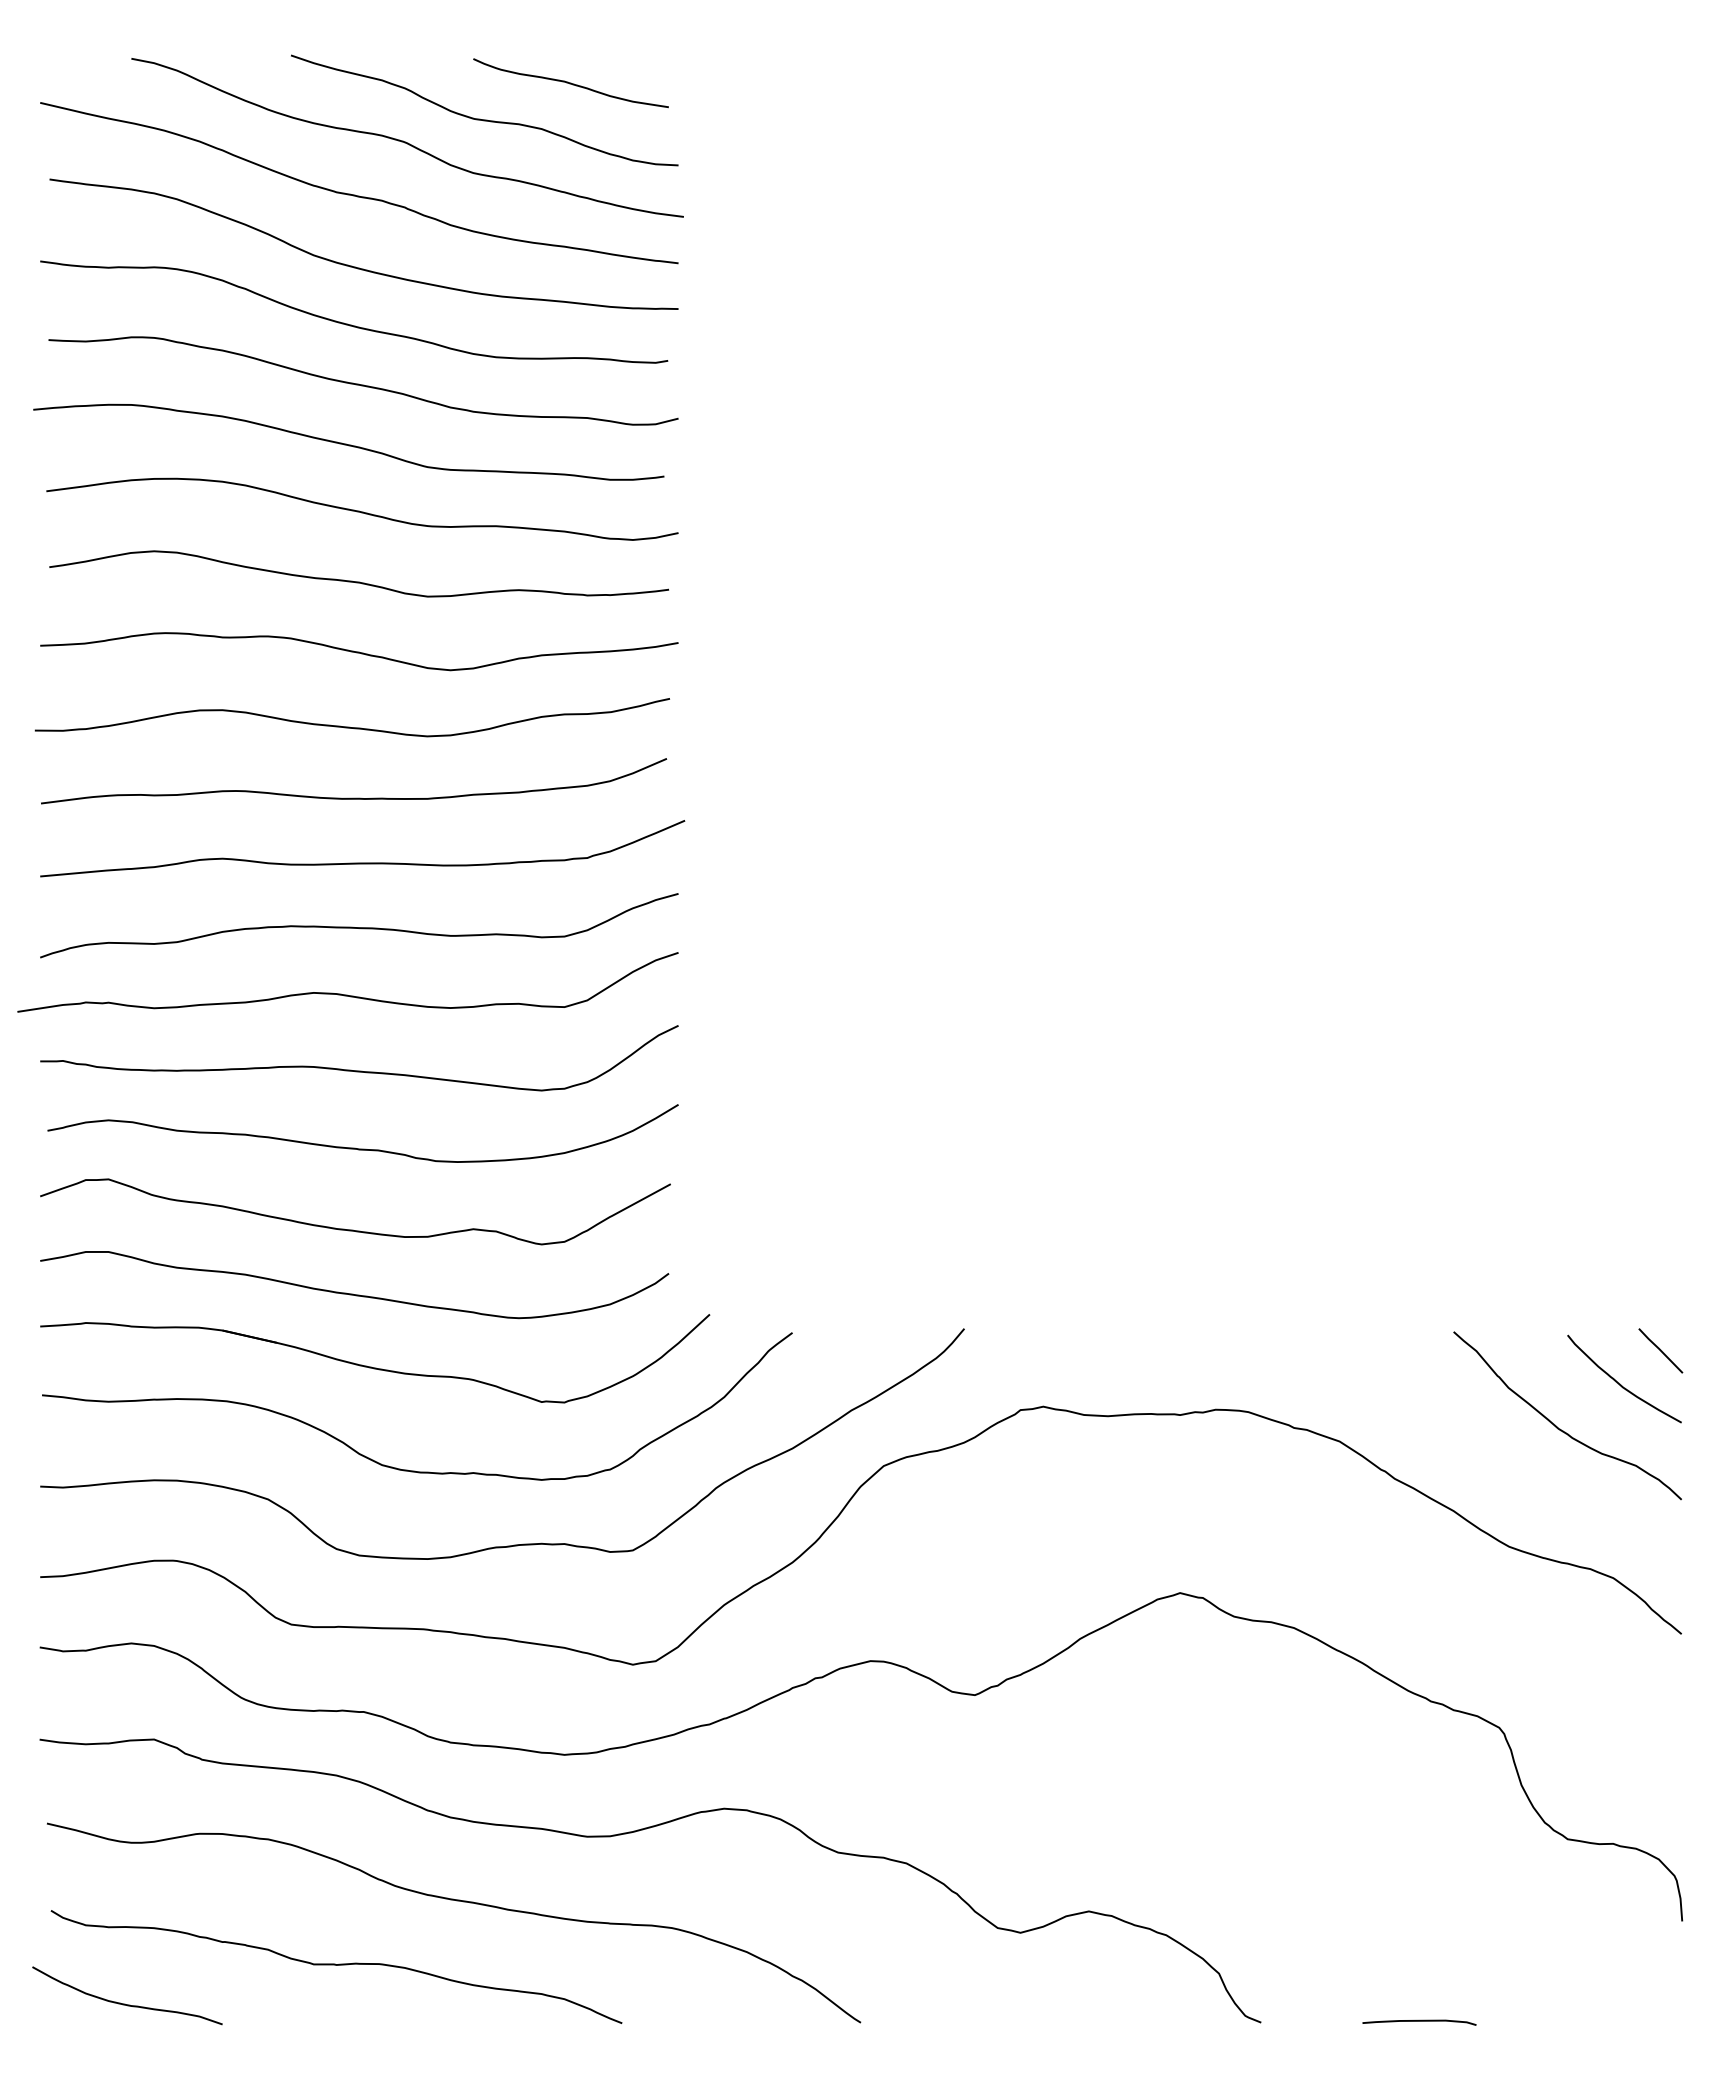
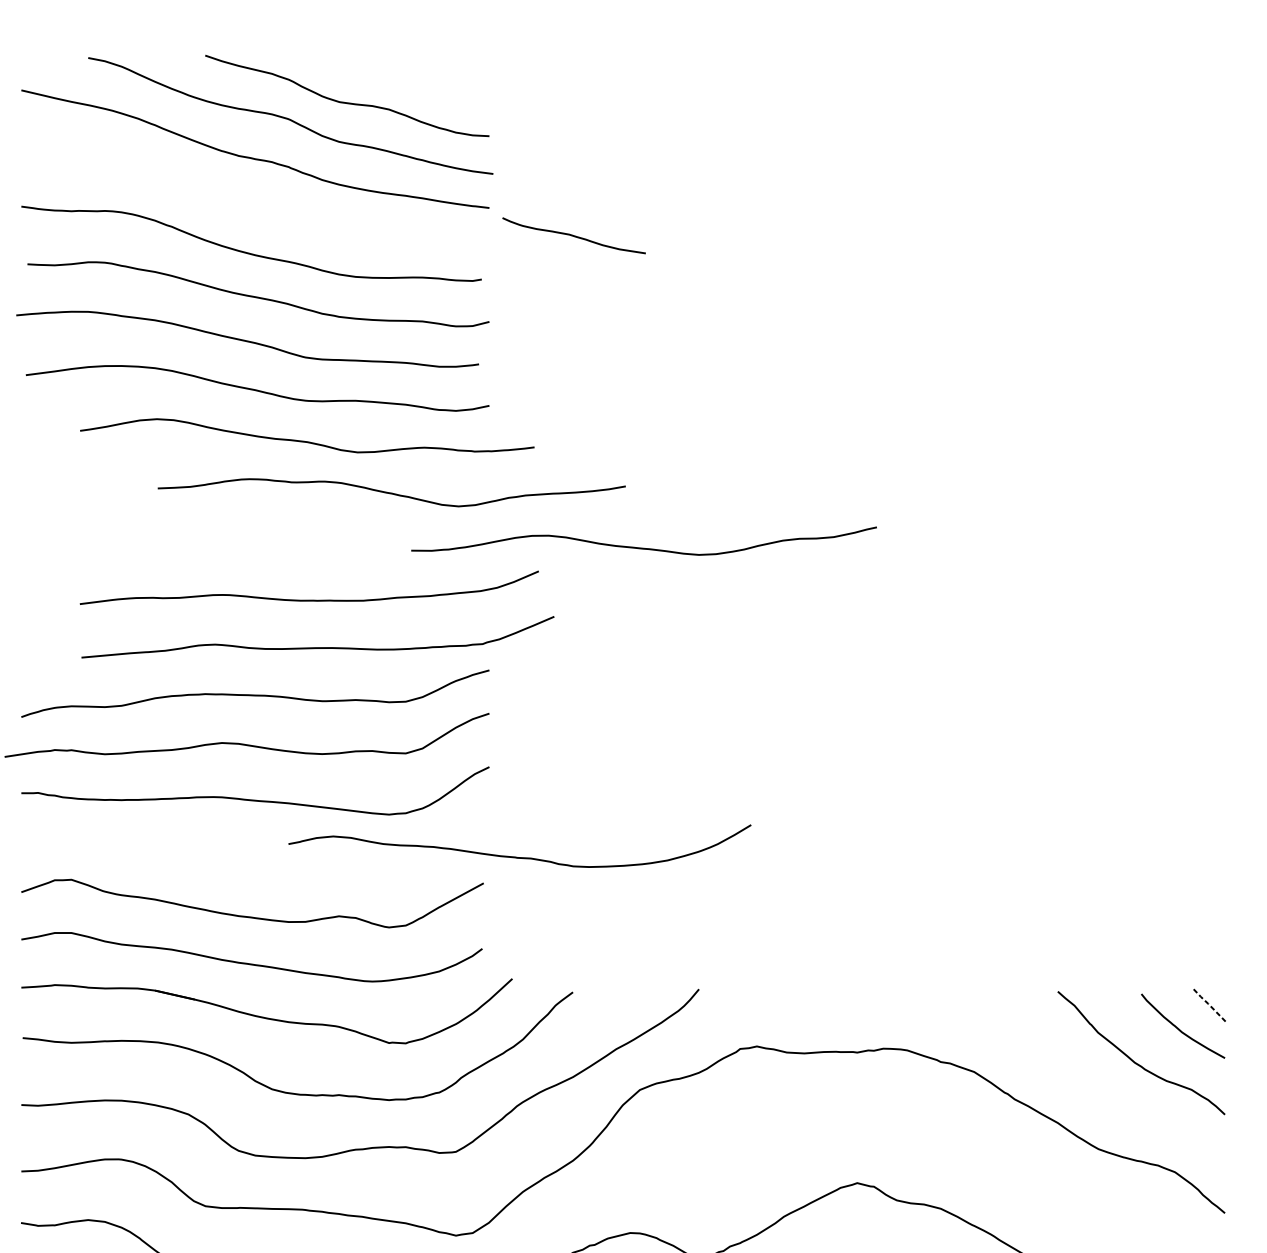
curve: (570, 83) -> (573, 236), moved
curve: (359, 267) -> (255, 211), removed
curve: (359, 581) -> (307, 441), moved
curve: (359, 651) -> (391, 492), moved
curve: (349, 726) -> (641, 547), moved
curve: (354, 797) -> (309, 599), moved
curve: (362, 862) -> (317, 647), moved
curve: (362, 1148) -> (519, 857), moved
line: (1660, 1350) -> (1209, 1005), solid -> dashed

